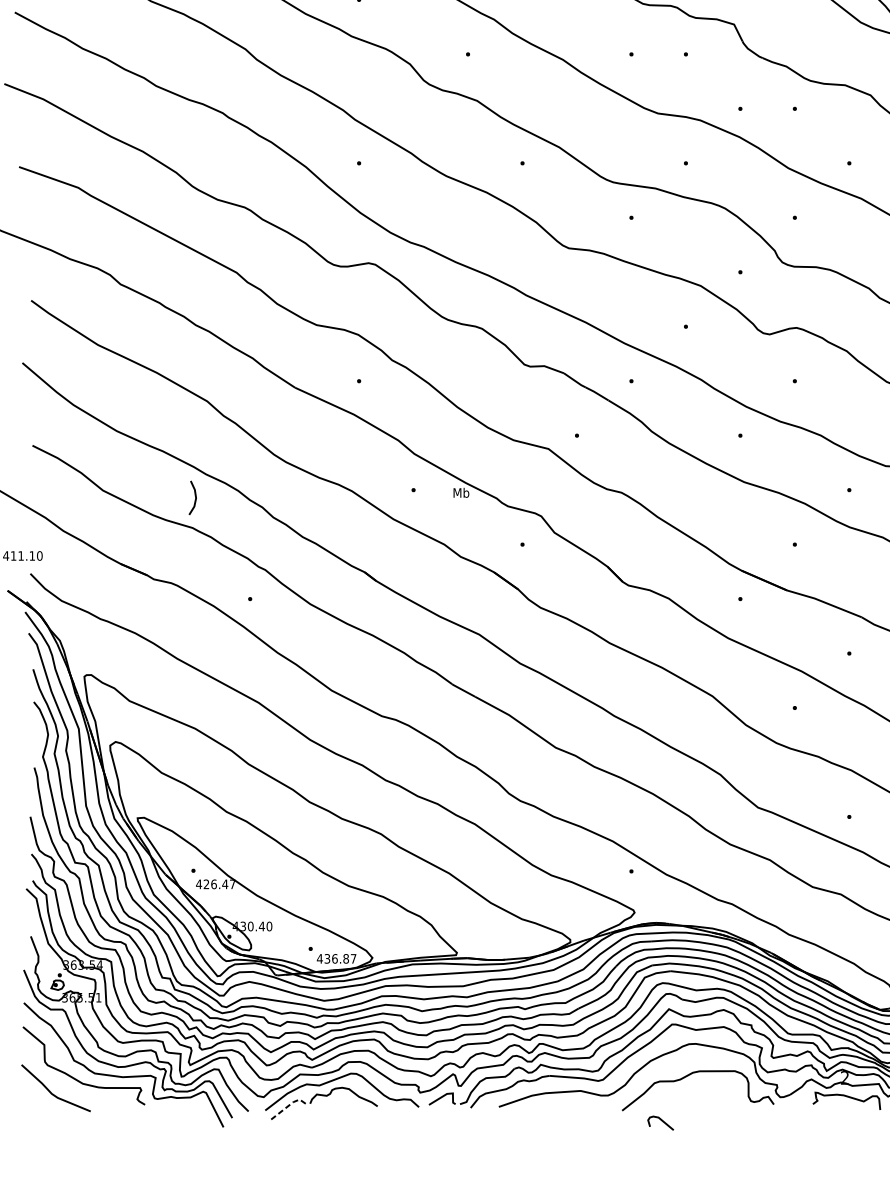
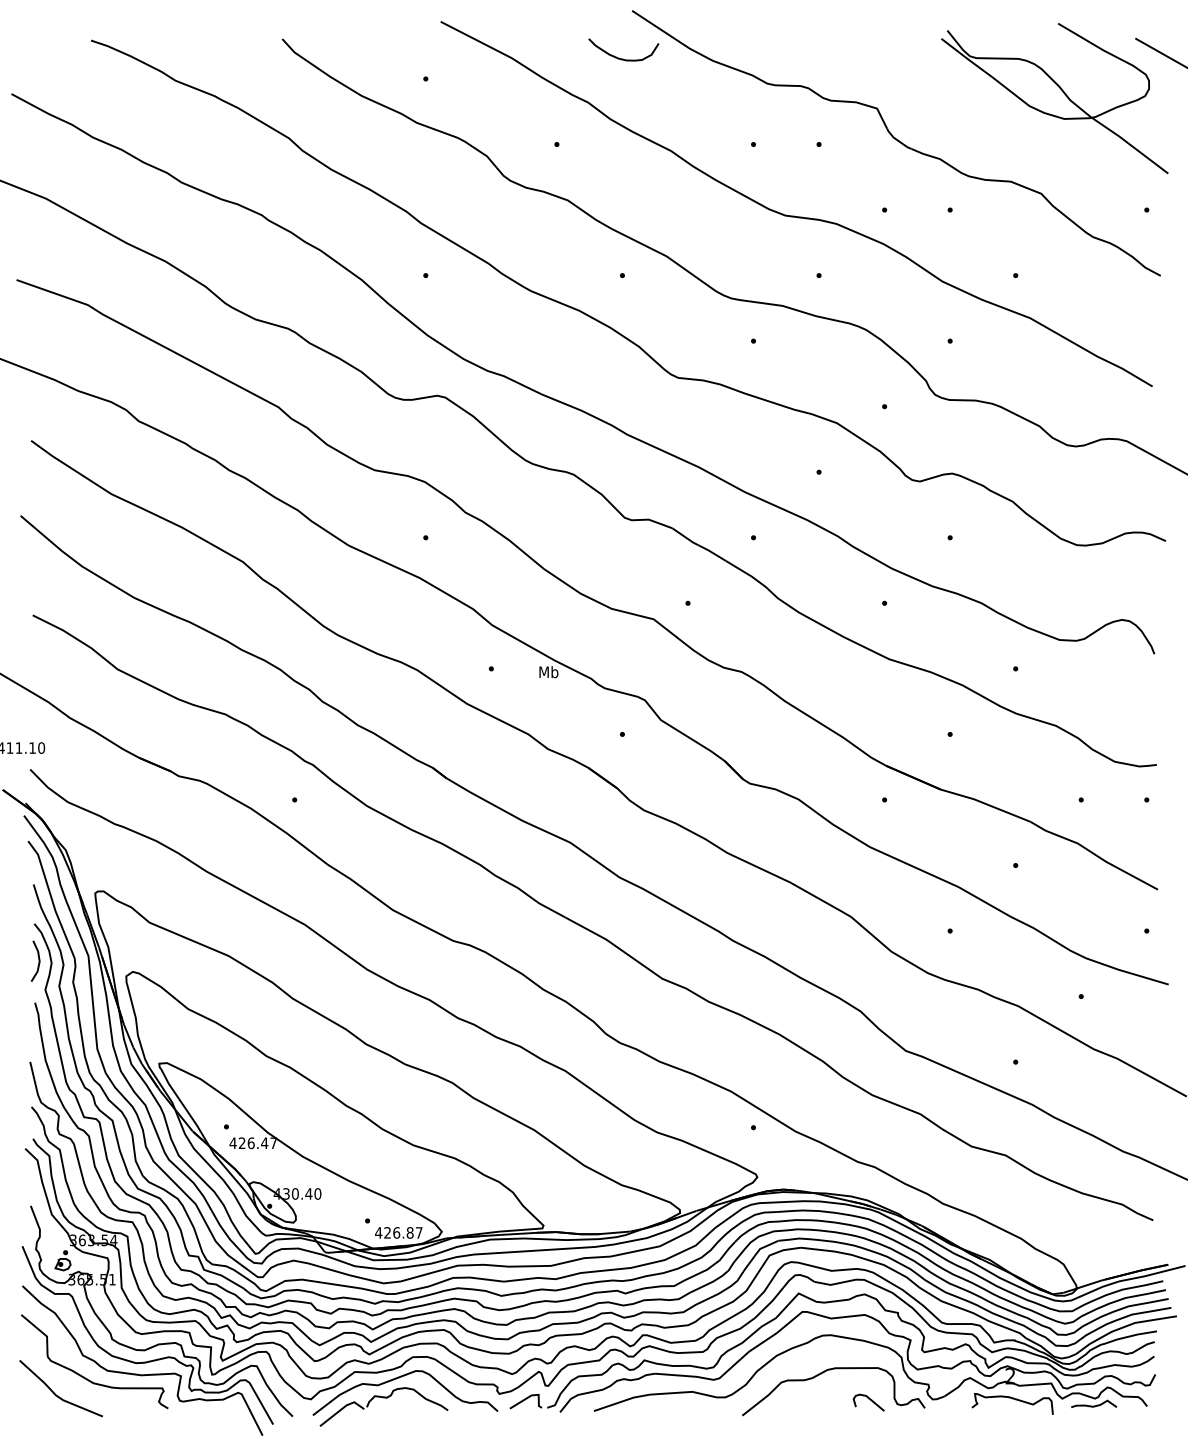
line: (195, 497) -> (38, 960), moved
text: (327, 958) -> (387, 1232), 436.87 -> 426.87
line: (289, 1104) -> (342, 1408), dashed -> solid
curve: (662, 1121) -> (870, 1400), moved

